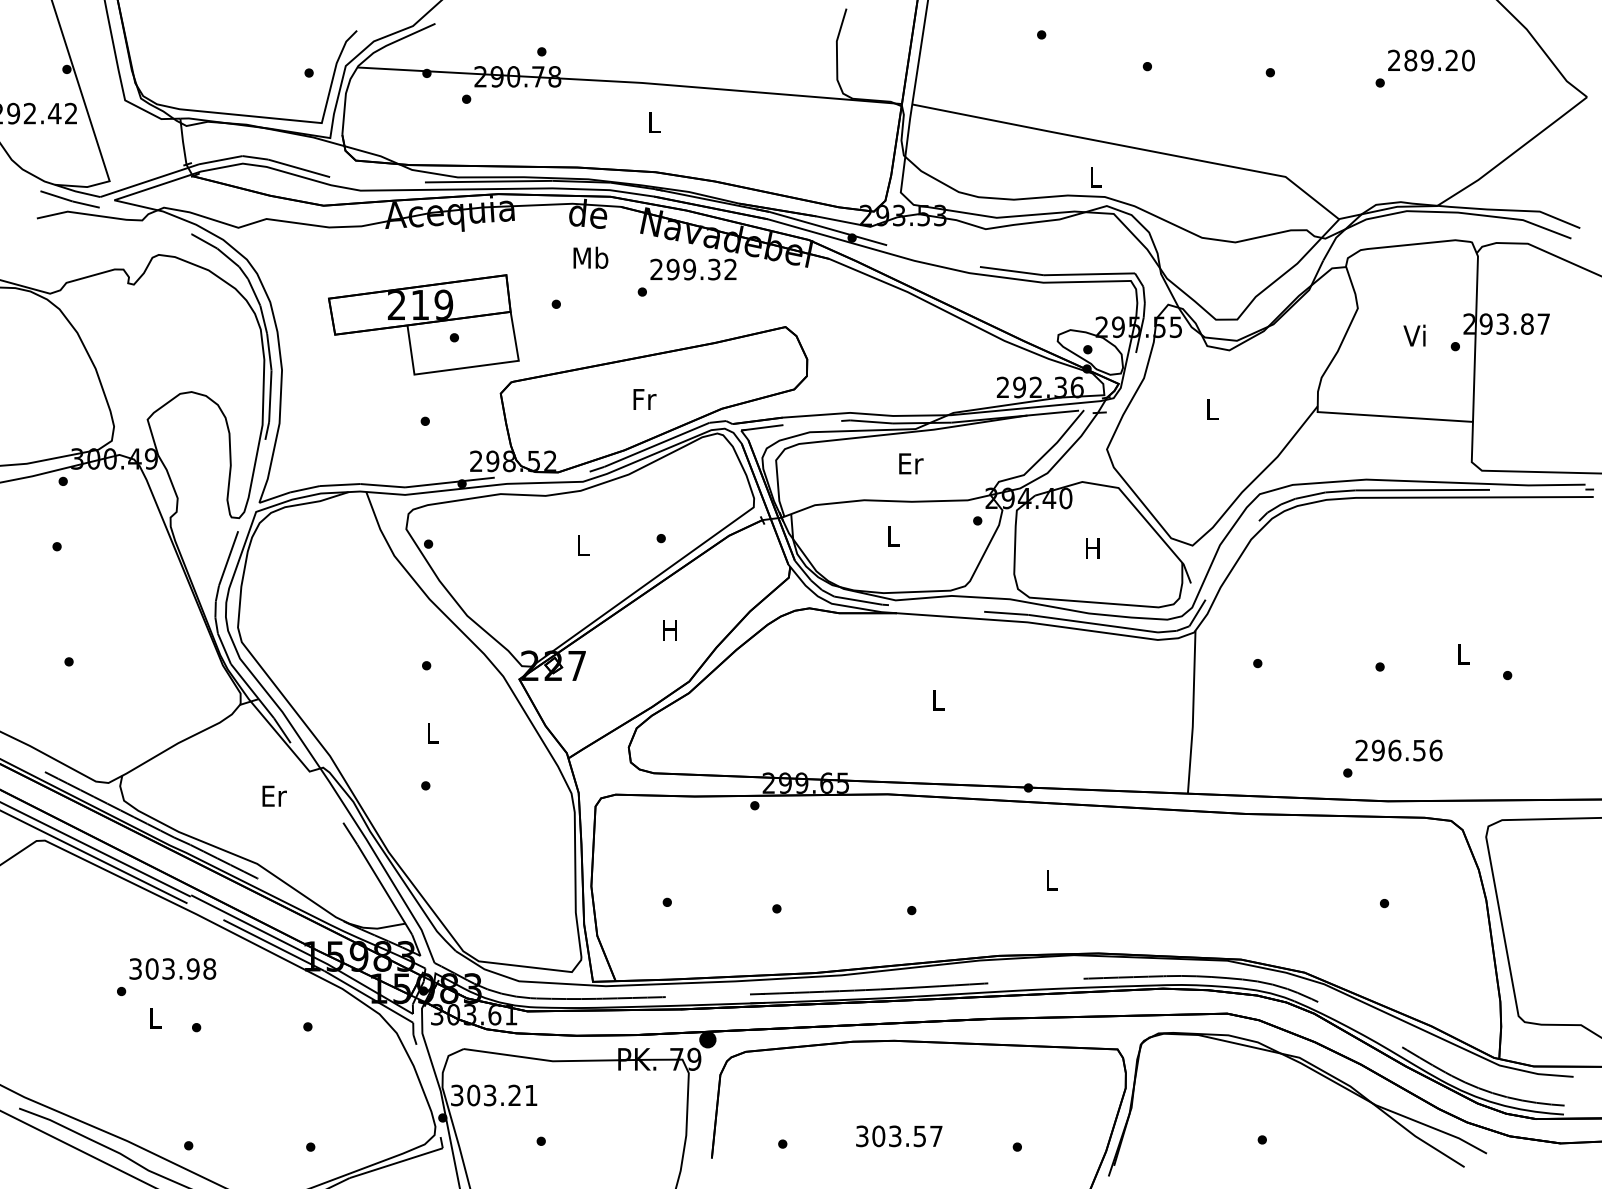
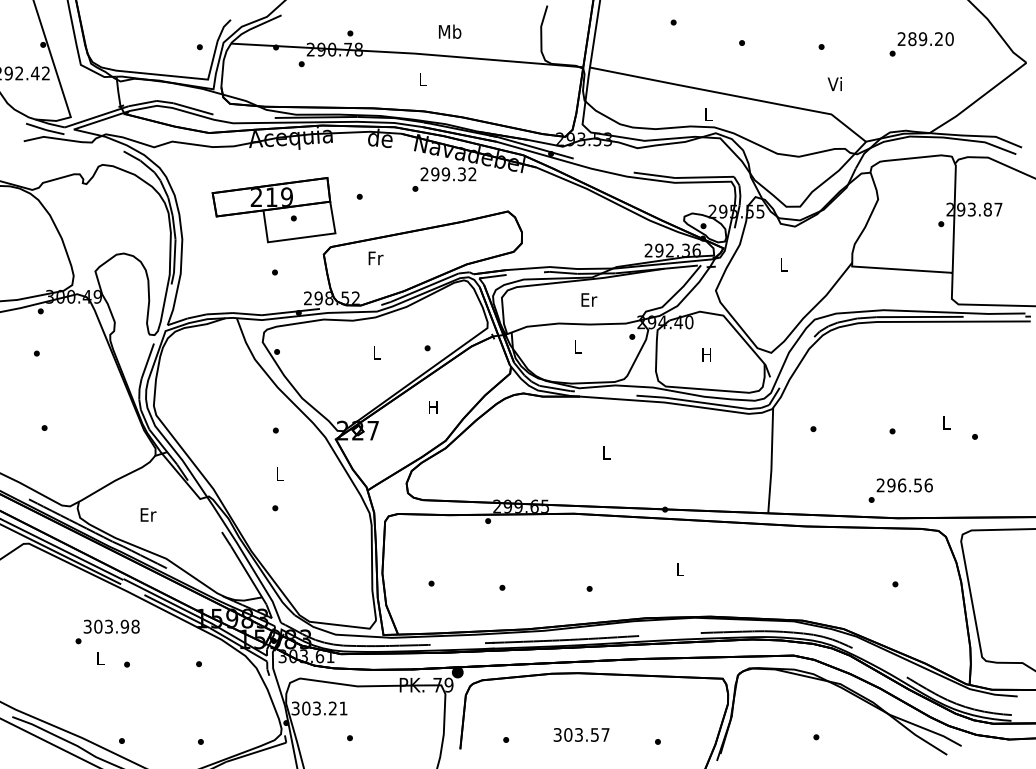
text: (591, 257) -> (450, 31), moved
text: (1414, 334) -> (834, 83), moved
text: (644, 399) -> (375, 258), moved
text: (274, 795) -> (148, 514), moved

